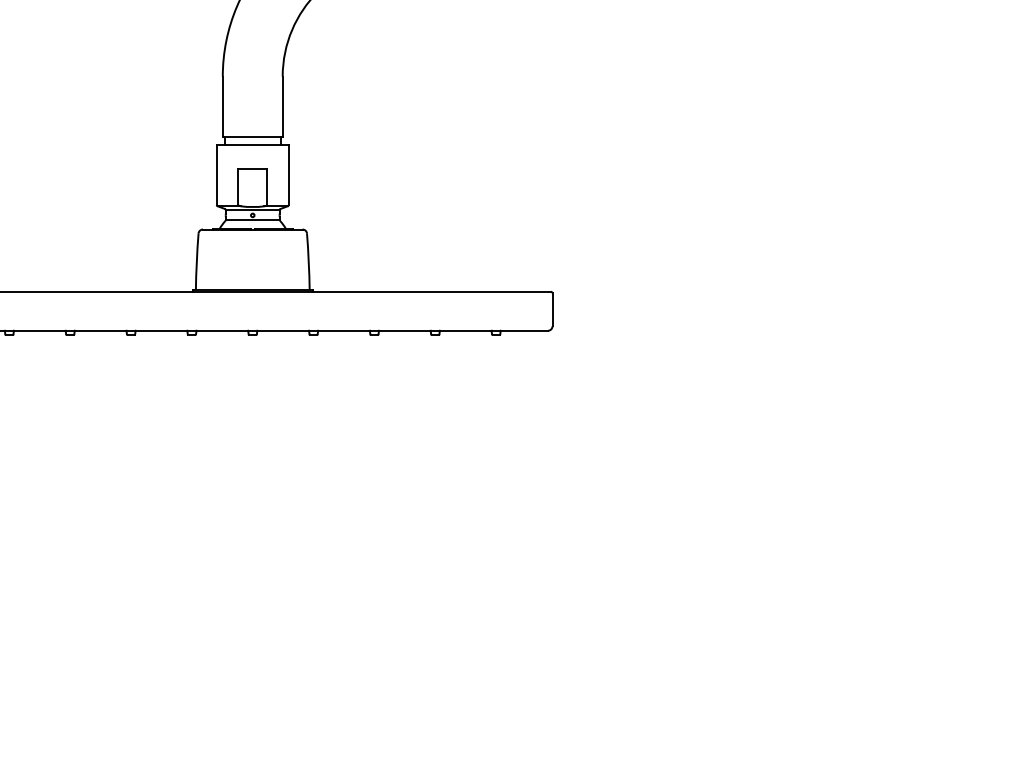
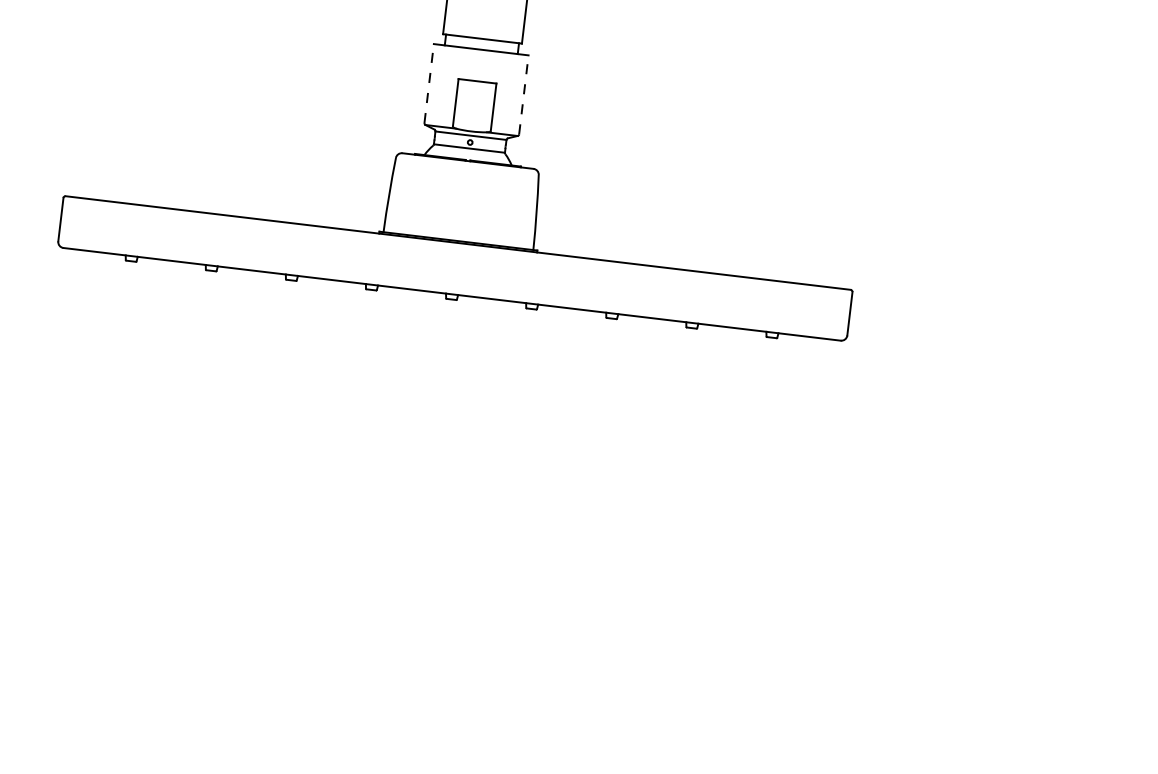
line: (216, 174) -> (428, 82), solid -> dashed
line: (288, 174) -> (523, 94), solid -> dashed

